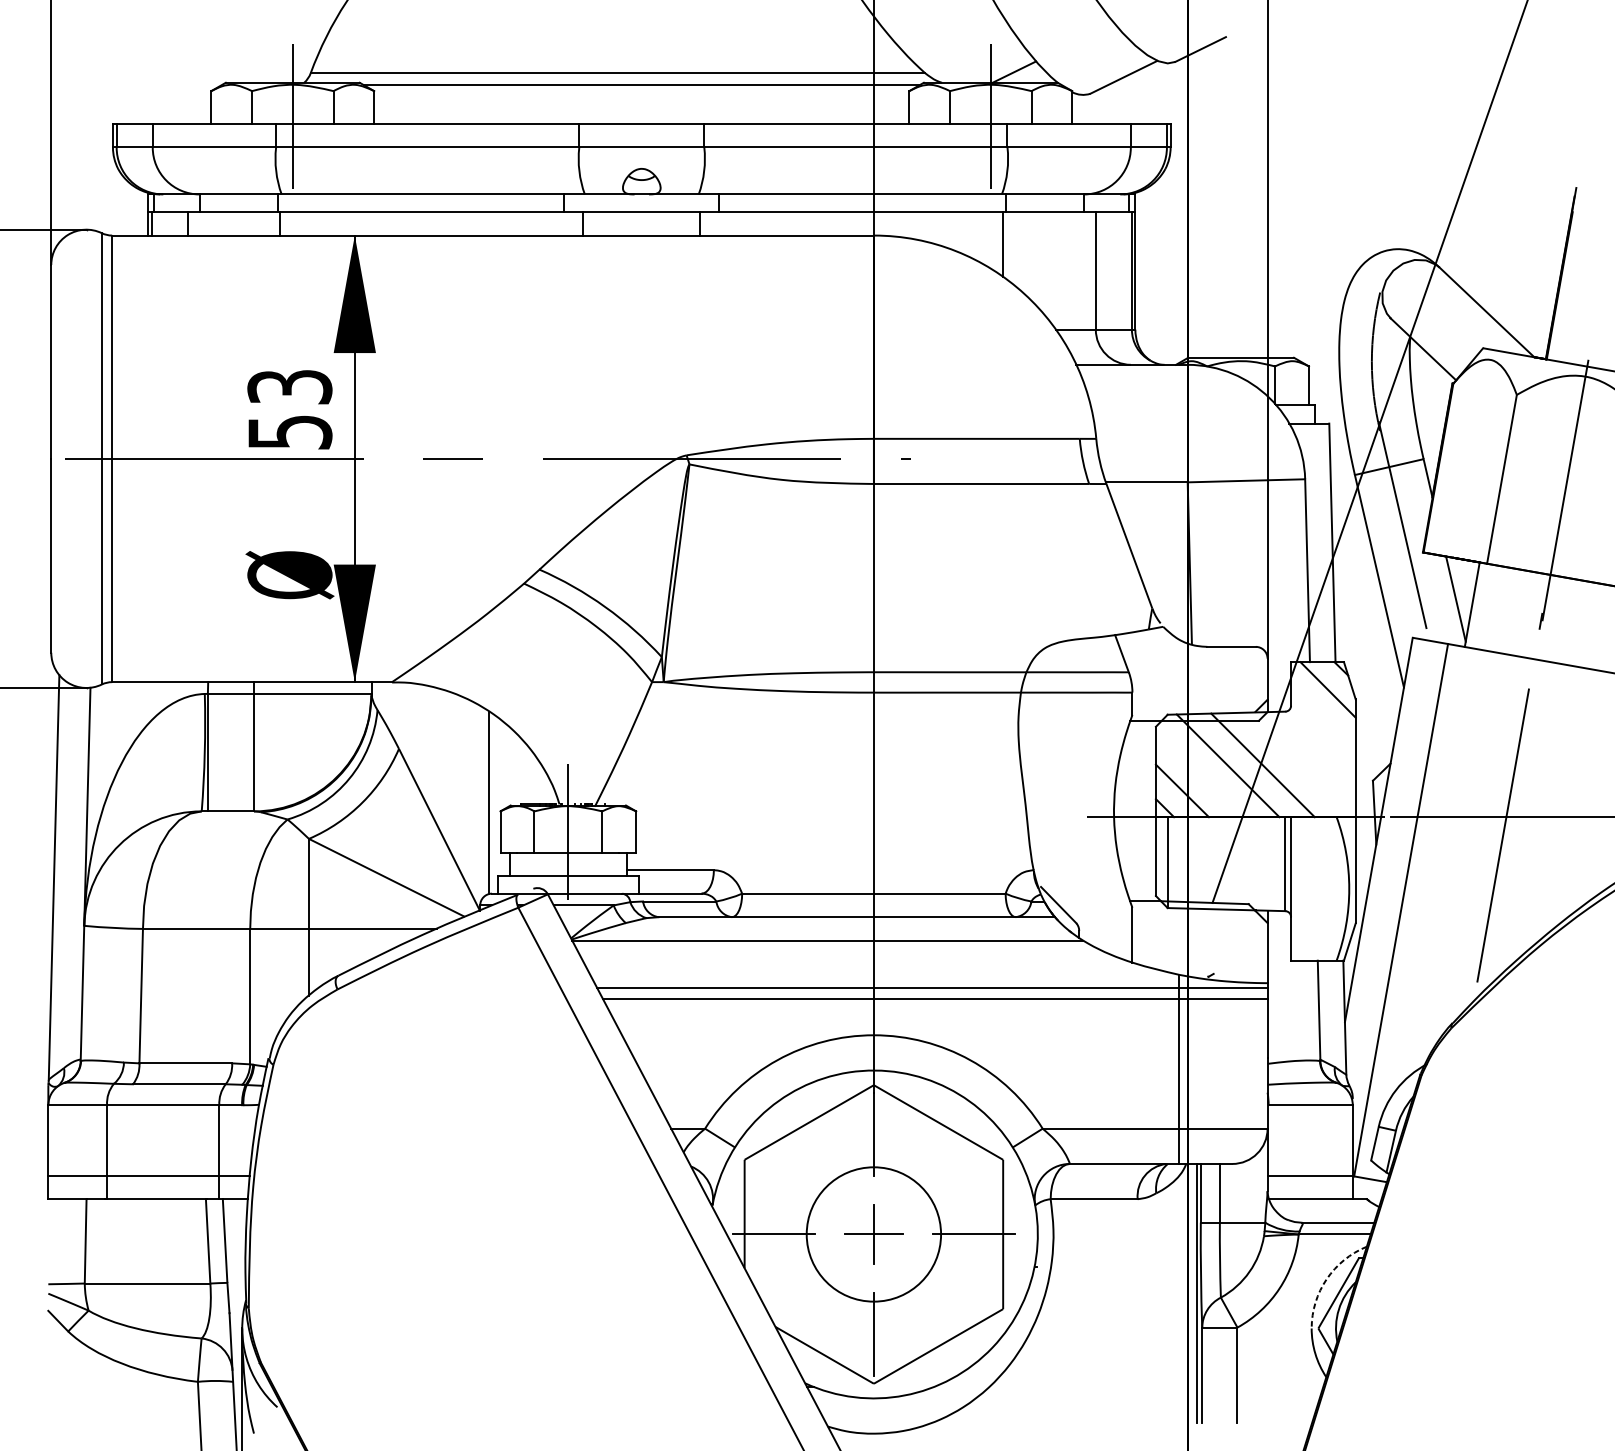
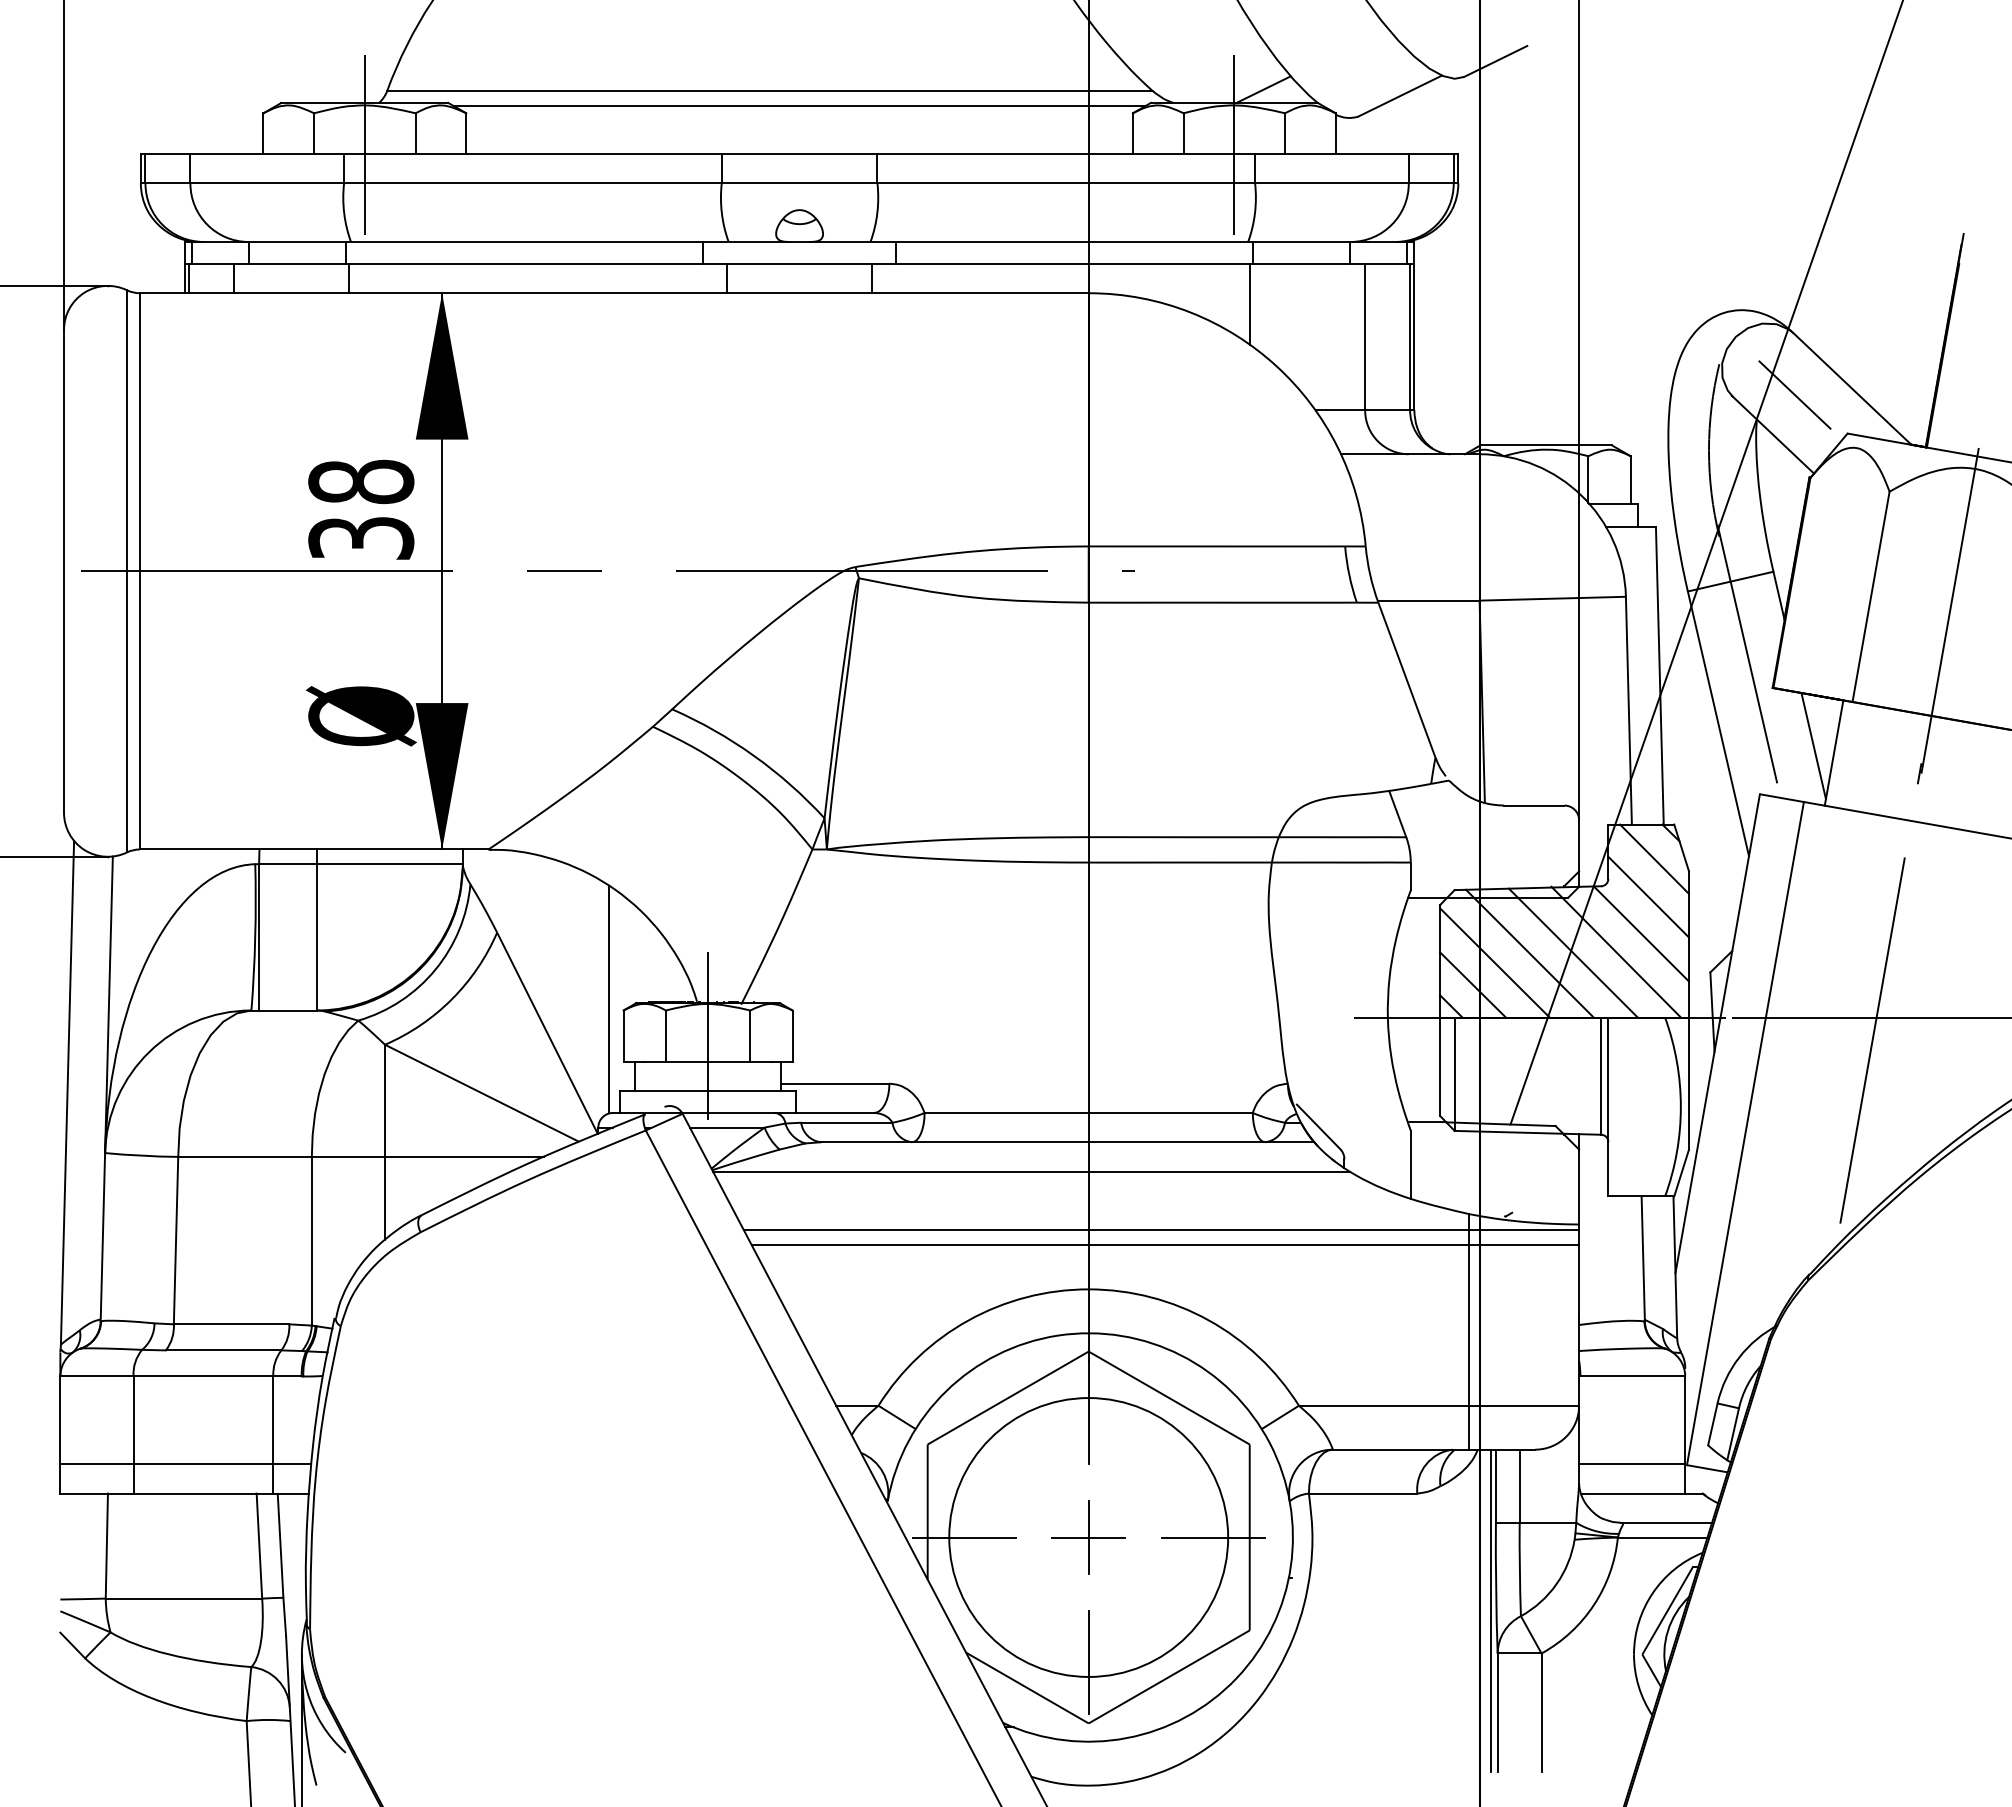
line: (1440, 316) -> (1794, 394), added
text: (290, 409) -> (361, 509), 53 -> 38
line: (1323, 719) -> (1648, 896), added
line: (1316, 749) -> (1640, 933), added
line: (1297, 764) -> (1616, 951), added
line: (1199, 772) -> (1494, 962), added
circle: (873, 1234) -> (1088, 1537), size x1.67
arc: (1326, 1279) -> (1652, 1593), dashed -> solid

